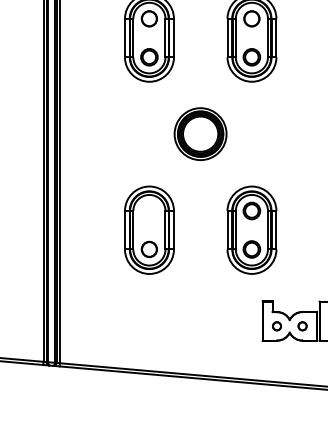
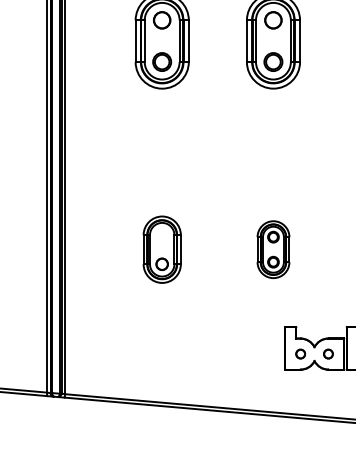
part: (200, 133) -> (217, 144), removed
part: (149, 229) -> (162, 248), size x0.7
part: (251, 229) -> (272, 248), size x0.6

